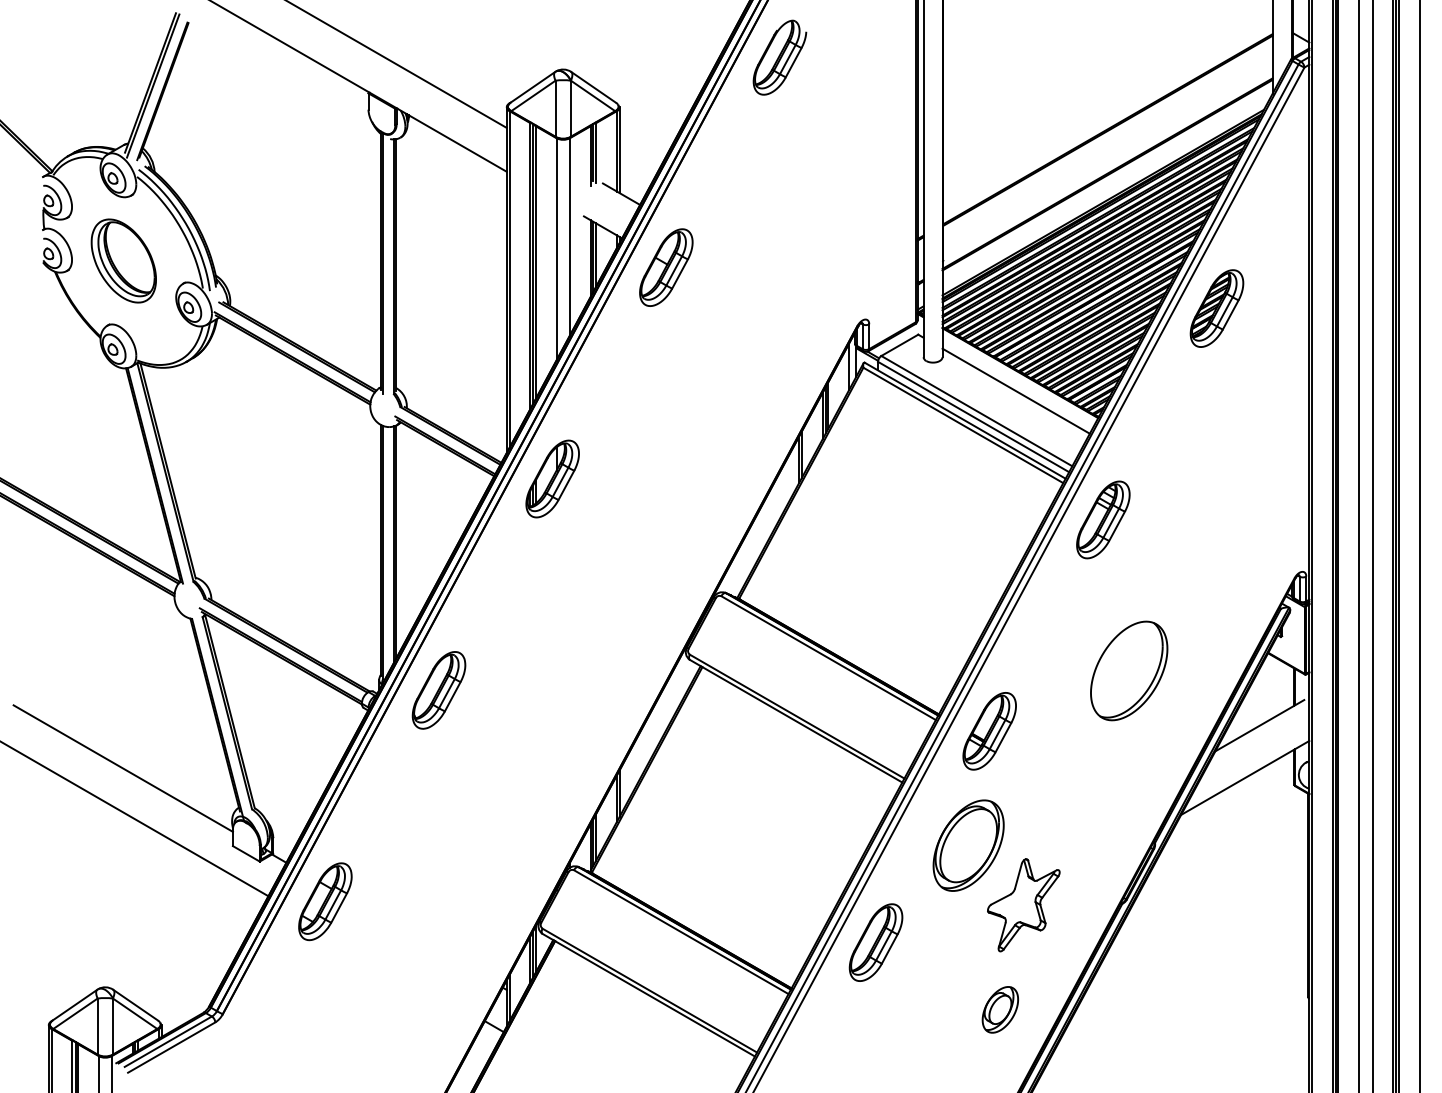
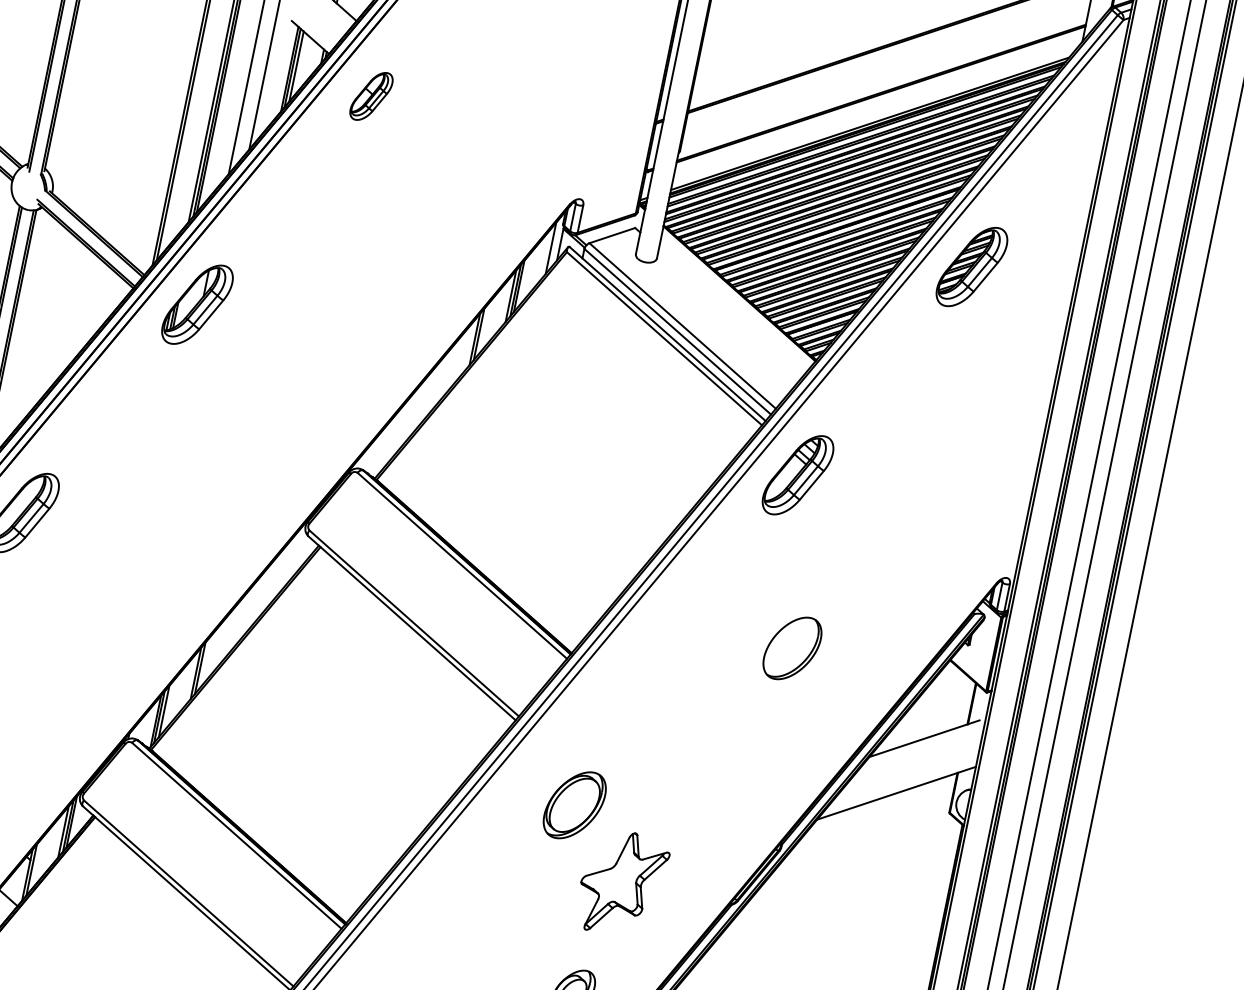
part: (666, 267) -> (371, 96), size x0.6
line: (1015, 390) -> (730, 311), removed
part: (1129, 670) -> (792, 647), size x0.6
part: (989, 731) -> (623, 683), removed
part: (968, 845) -> (574, 805), size x0.7
part: (875, 942) -> (449, 891), removed

